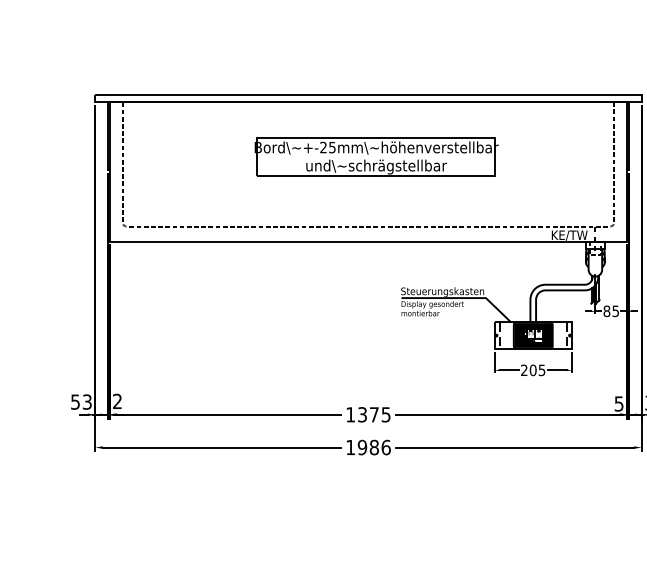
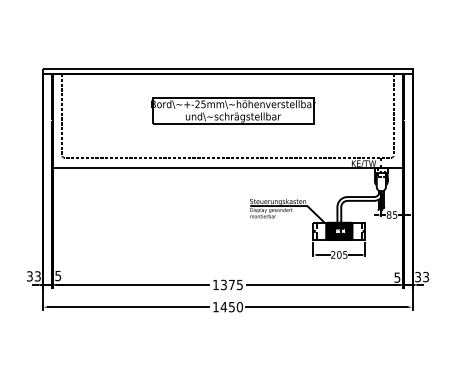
text: (74, 400) -> (29, 275), 53 -> 33
text: (117, 400) -> (58, 275), 2 -> 5
text: (373, 446) -> (231, 306), 1986 -> 1450

